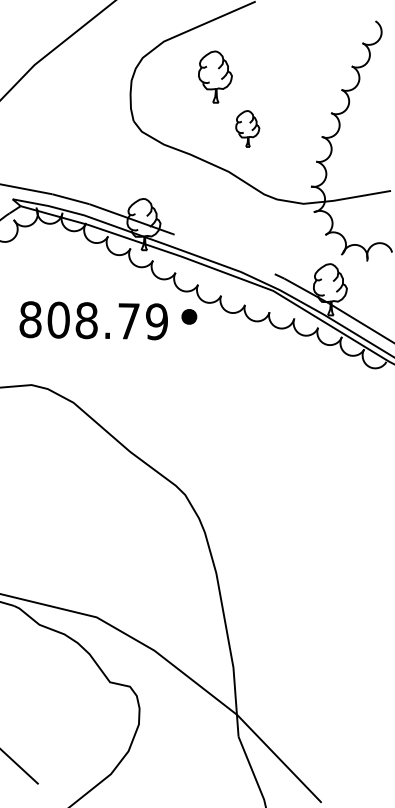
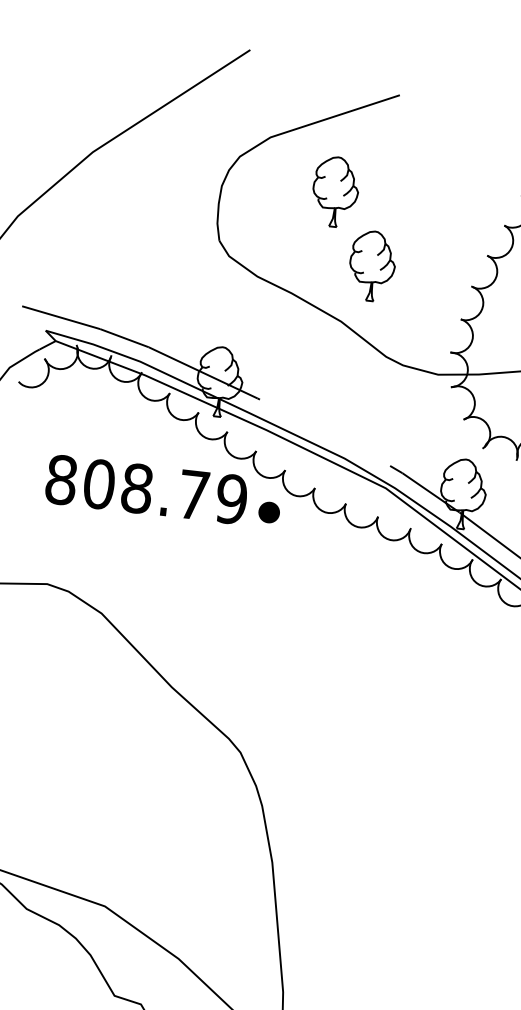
part: (247, 128) -> (372, 265), size x1.43
text: (93, 320) -> (146, 489), moved

